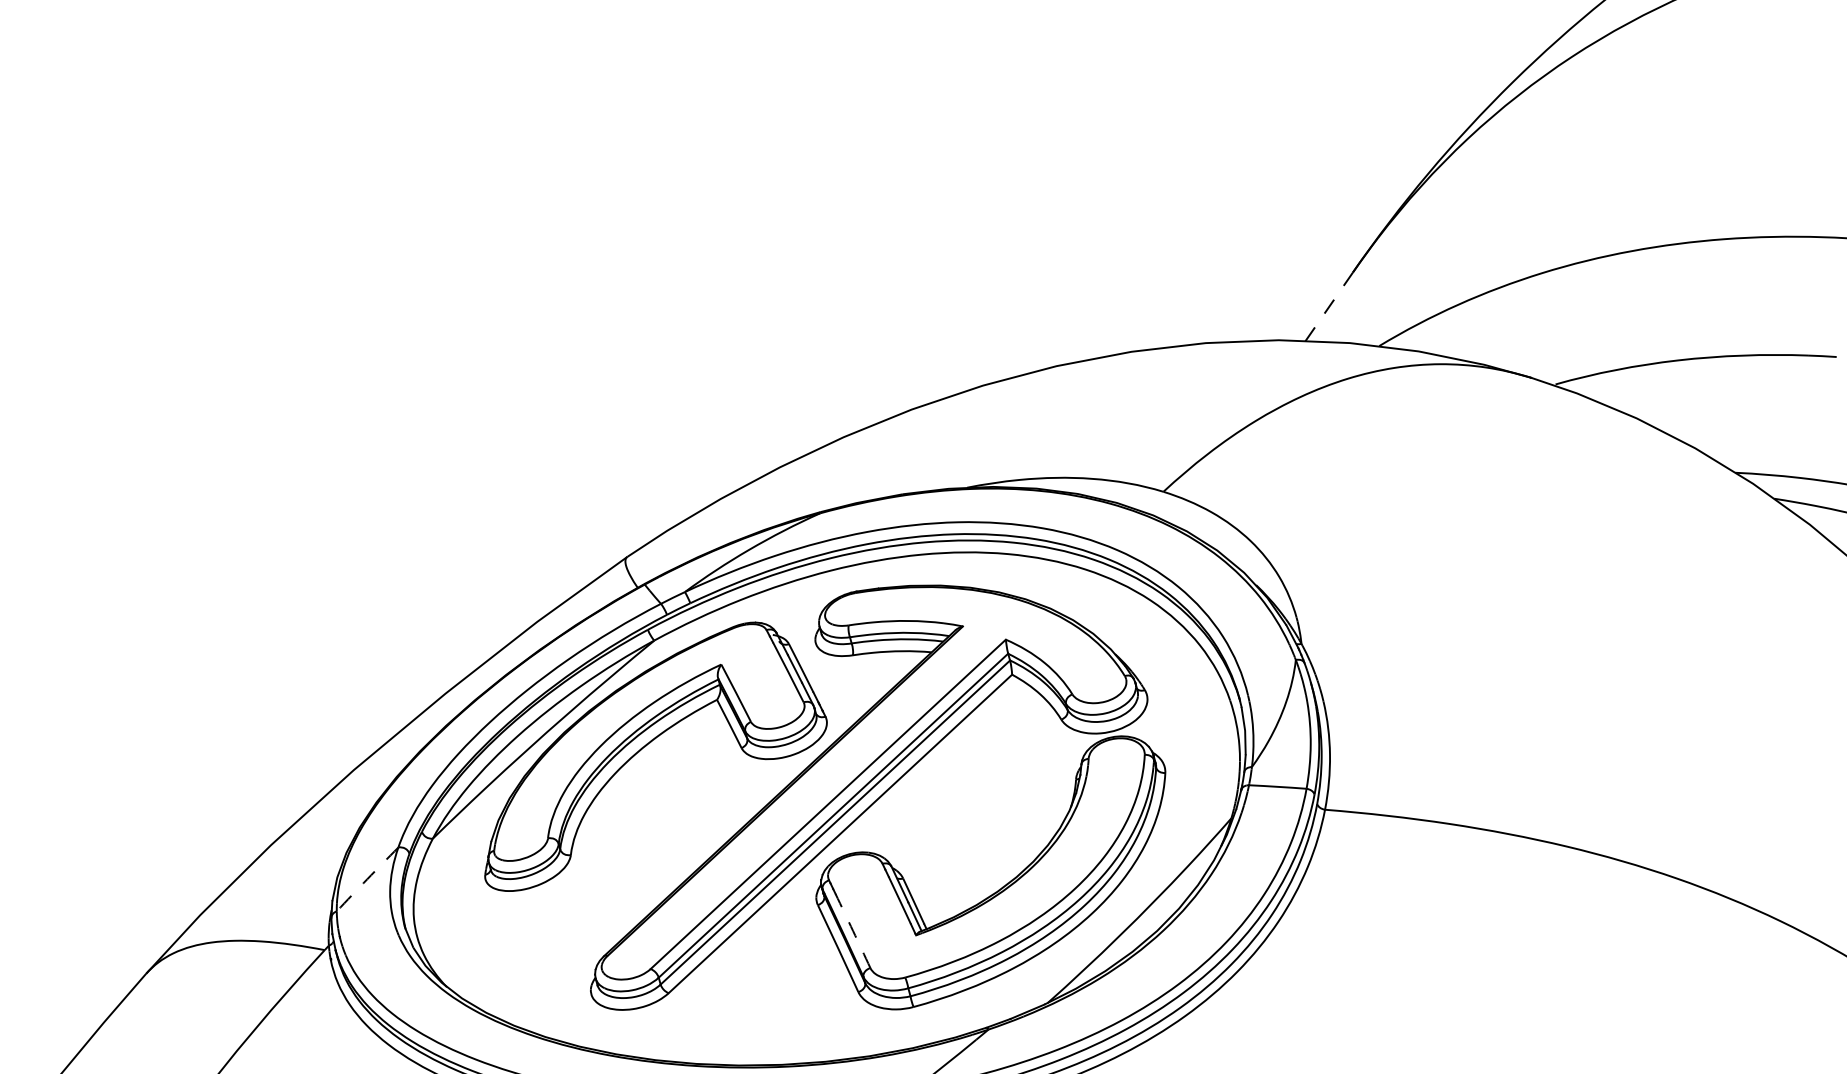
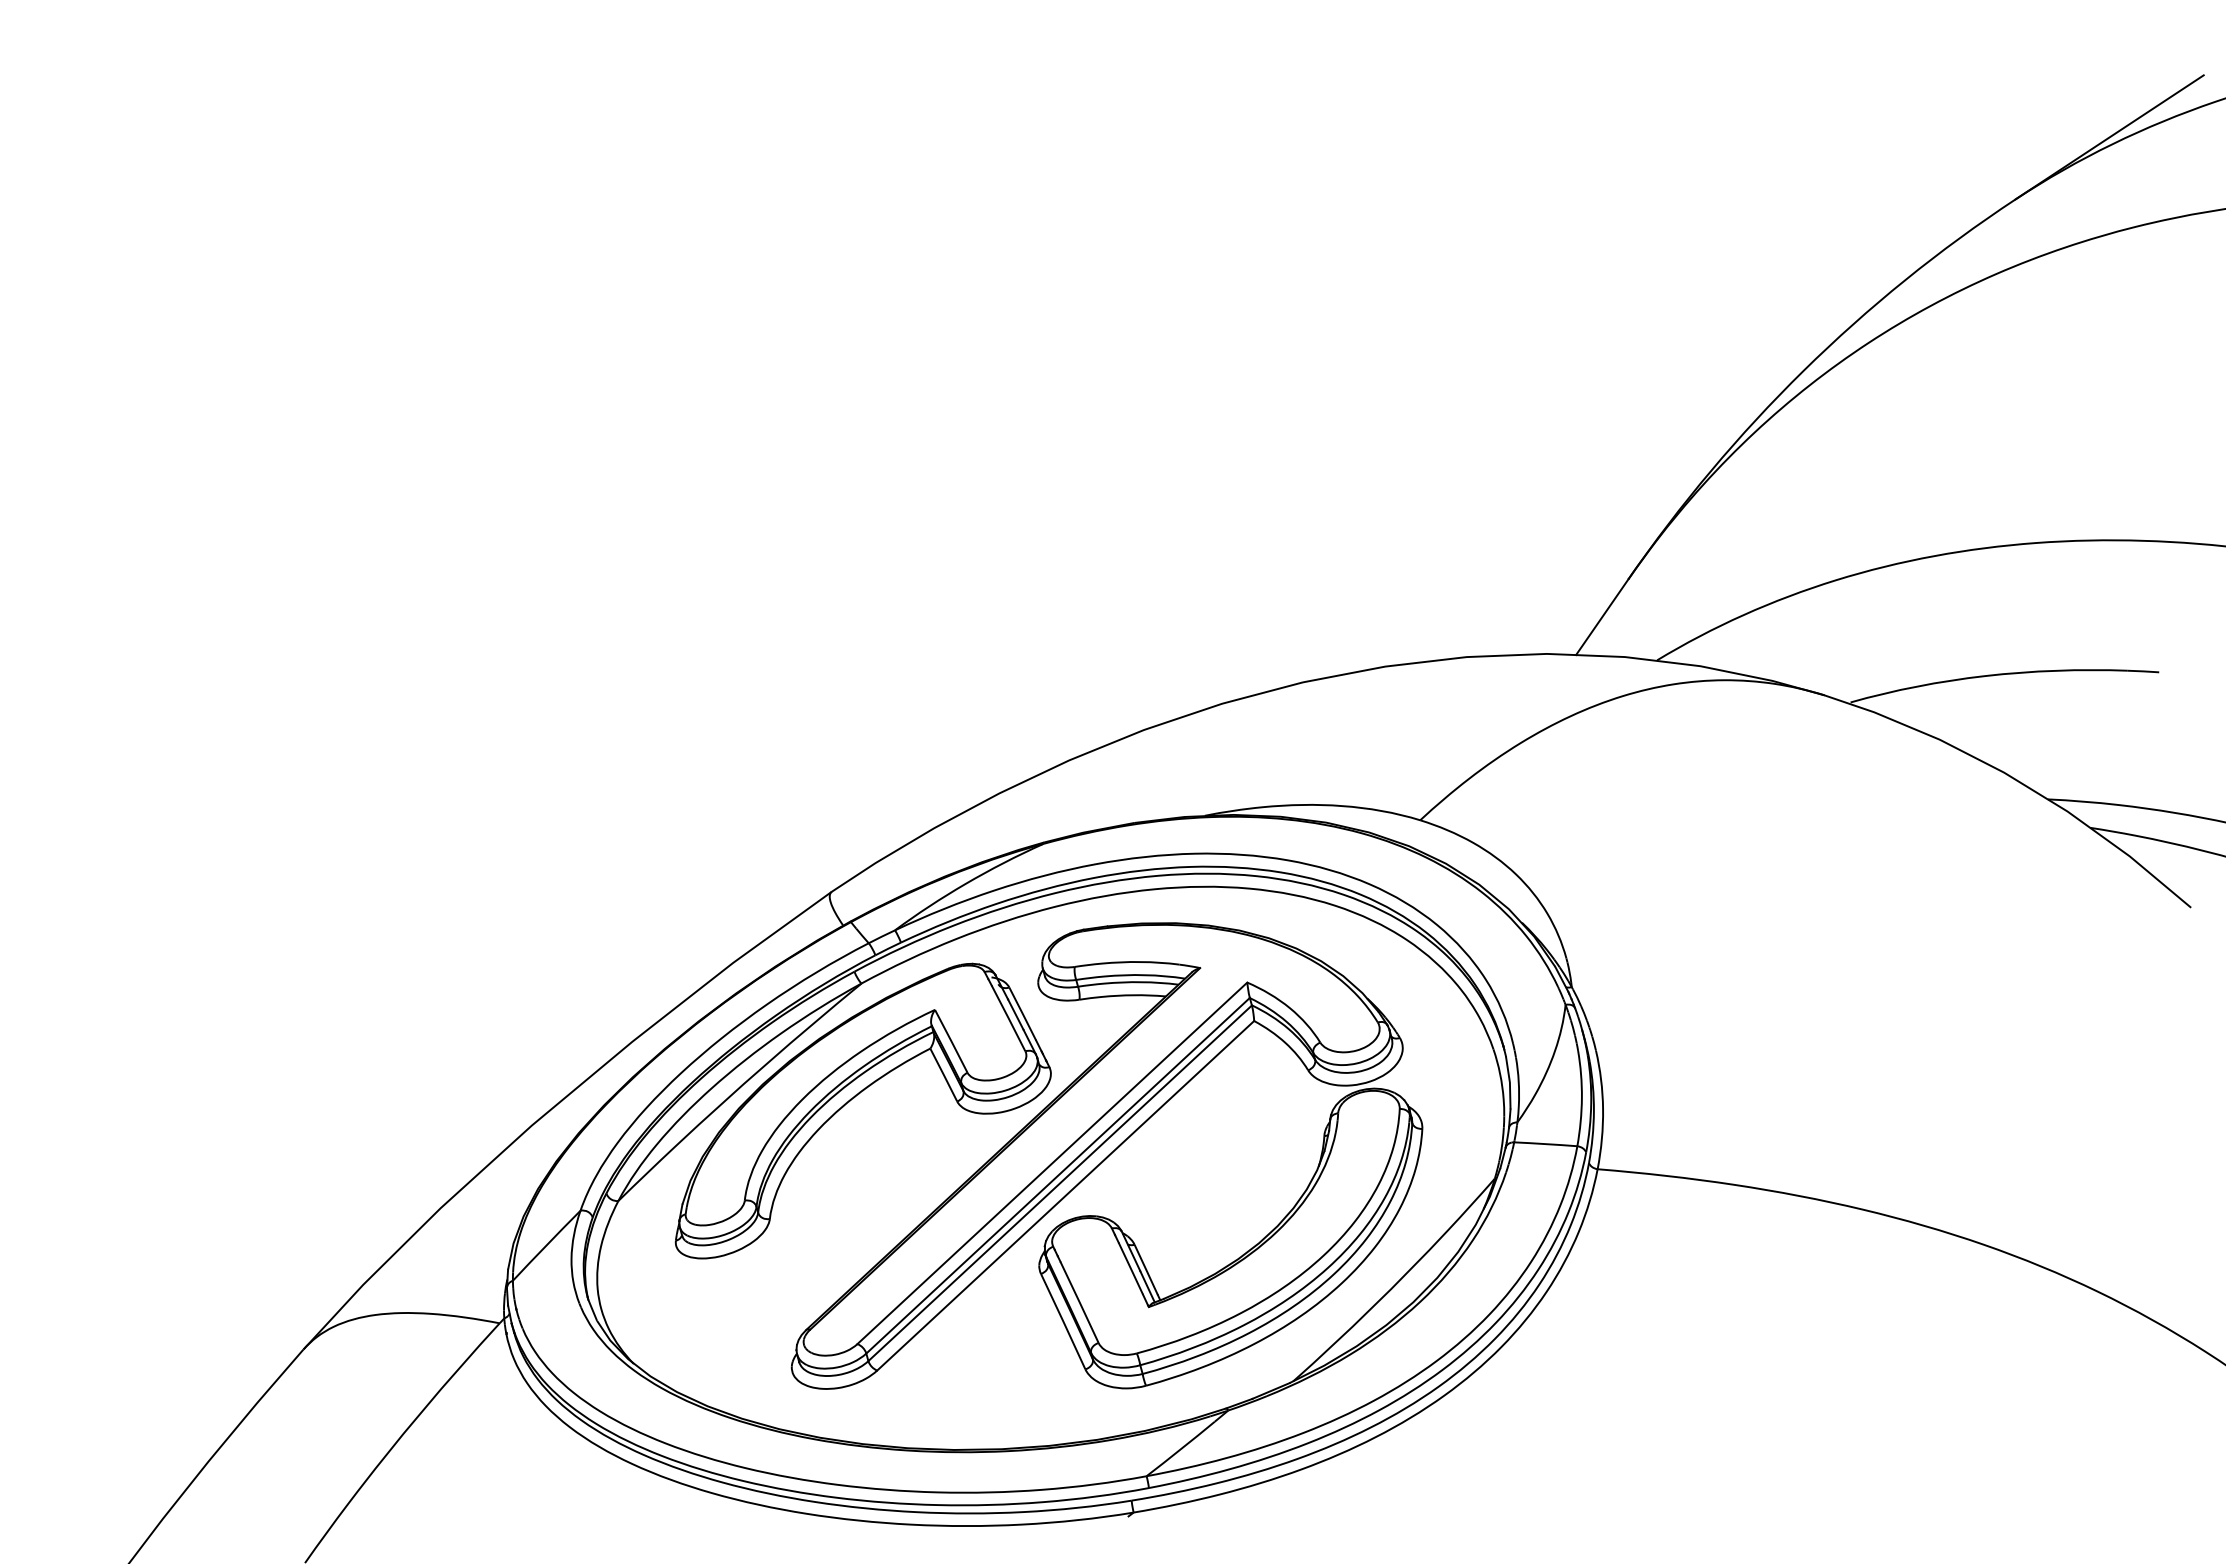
line: (1329, 307) -> (1602, 617), dashed -> solid
arc: (367, 879) -> (546, 1245), dashed -> solid
arc: (852, 931) -> (1079, 1302), dashed -> solid

